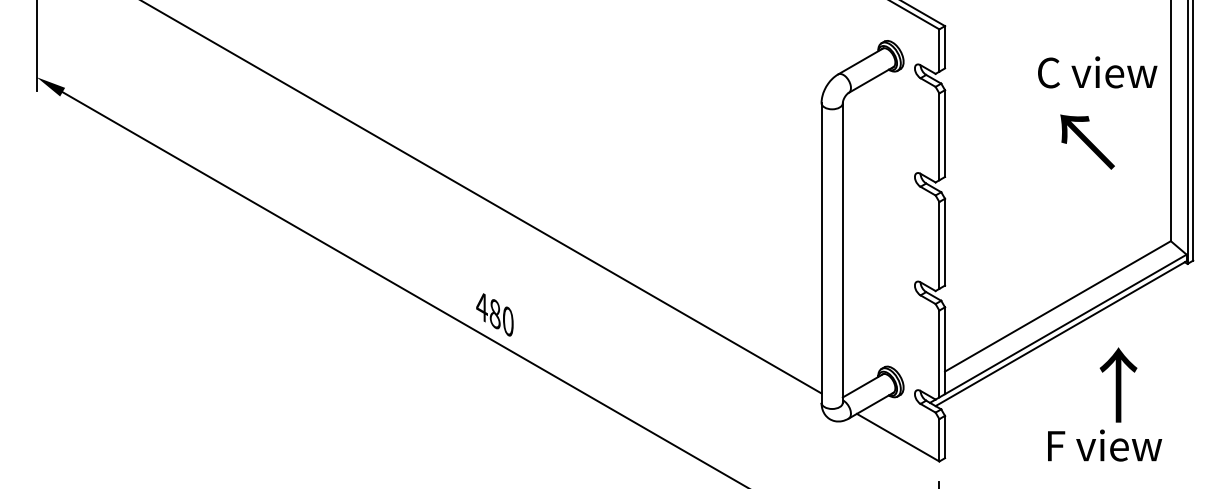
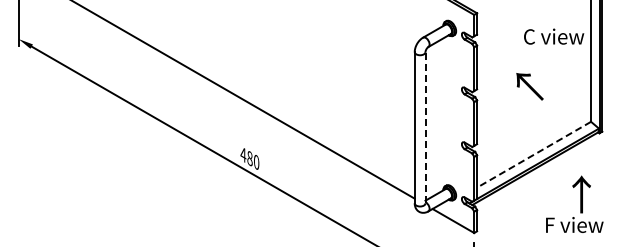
text: (1086, 141) -> (529, 86), moved
line: (842, 252) -> (425, 127), solid -> dashed
line: (1058, 305) -> (534, 154), solid -> dashed
text: (1104, 402) -> (574, 203), moved

